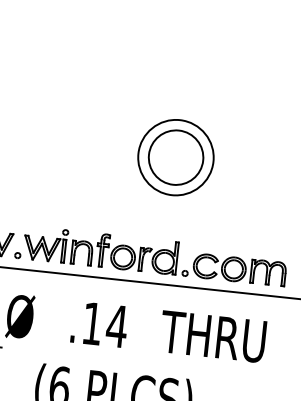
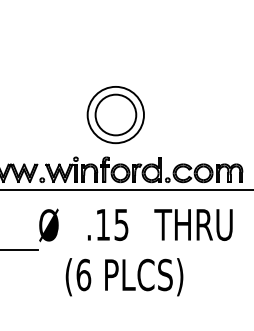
part: (175, 158) -> (115, 115), moved
text: (116, 327) -> (121, 225), .14 -> .15

